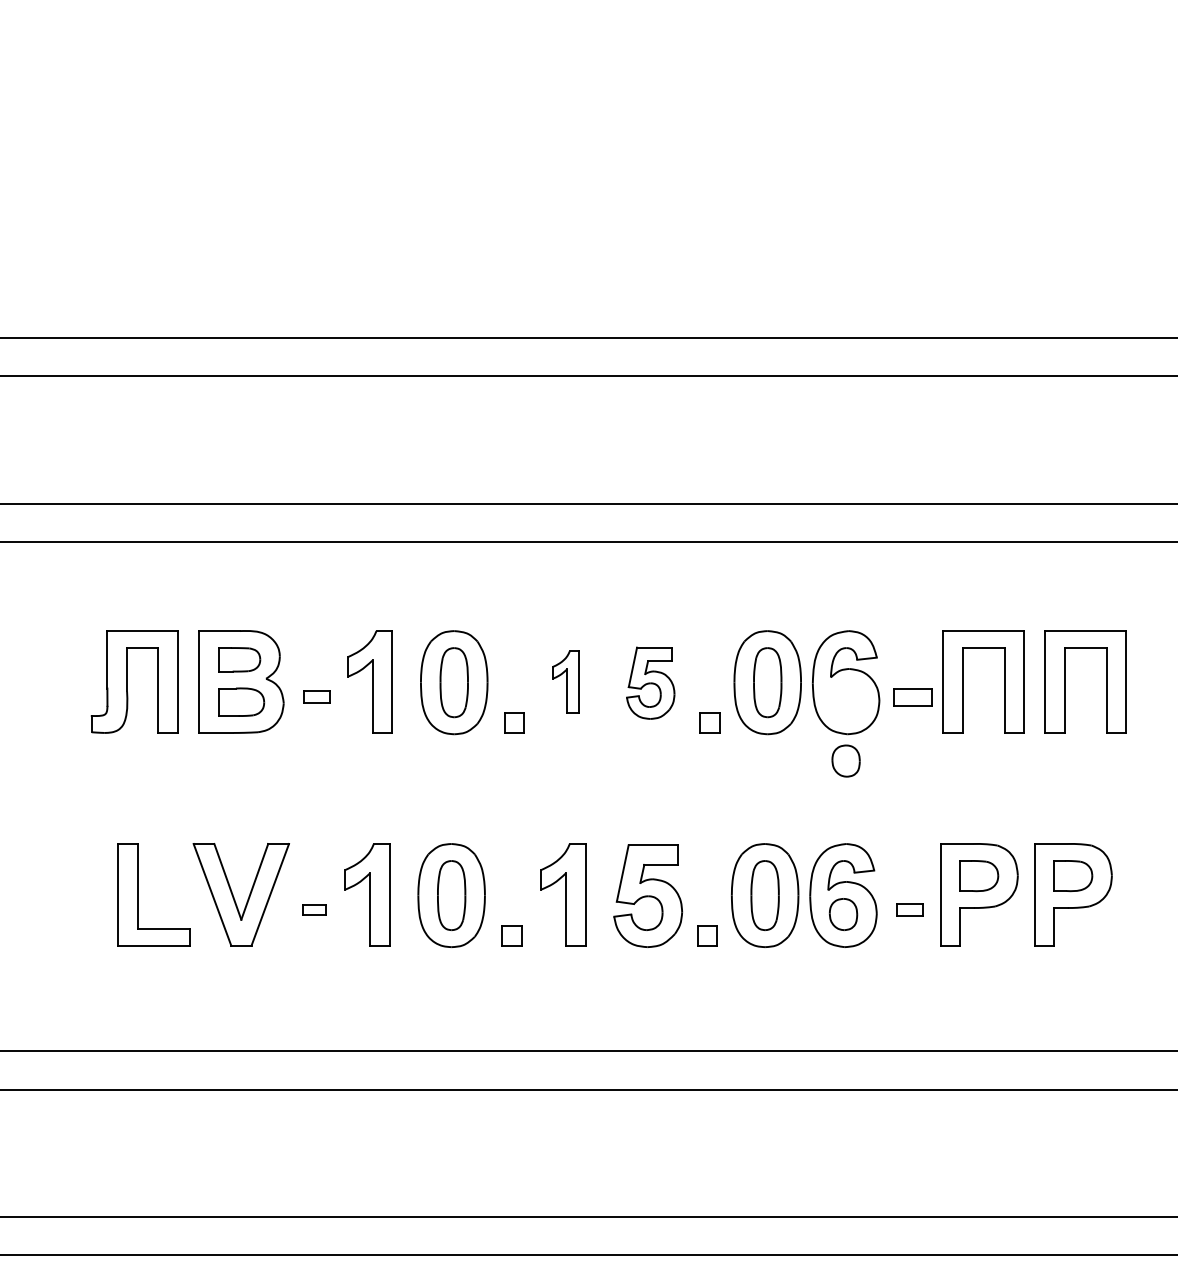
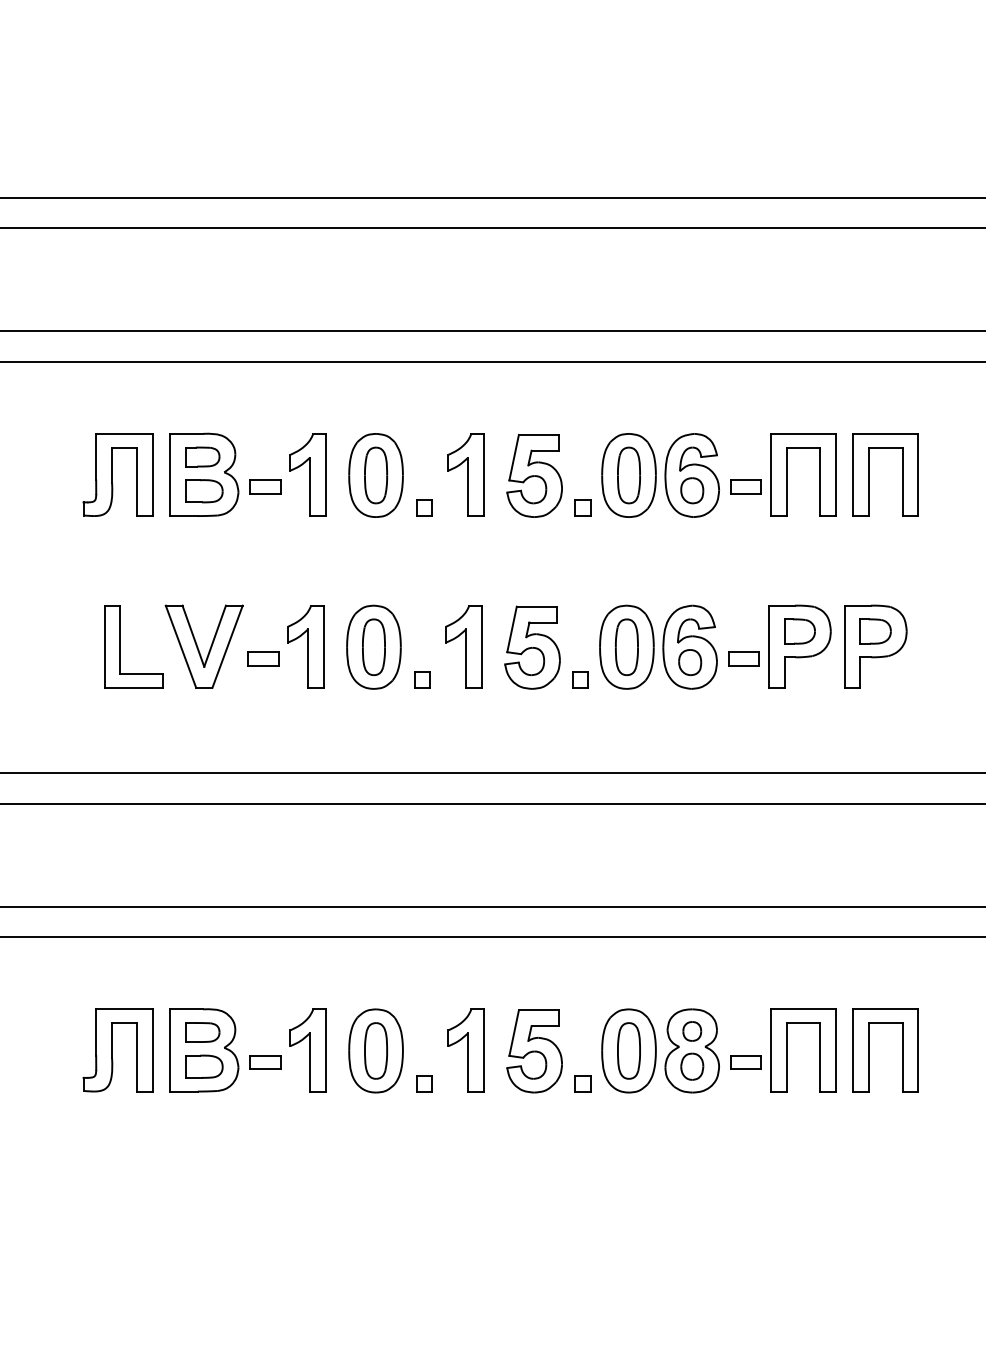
part: (565, 681) -> (465, 474), size x1.67
part: (650, 682) -> (534, 475), size x1.43
part: (317, 696) -> (265, 486), size x1.43
part: (846, 760) -> (692, 490), moved
part: (314, 909) -> (263, 658), size x1.67
part: (909, 909) -> (743, 658), size x1.43

